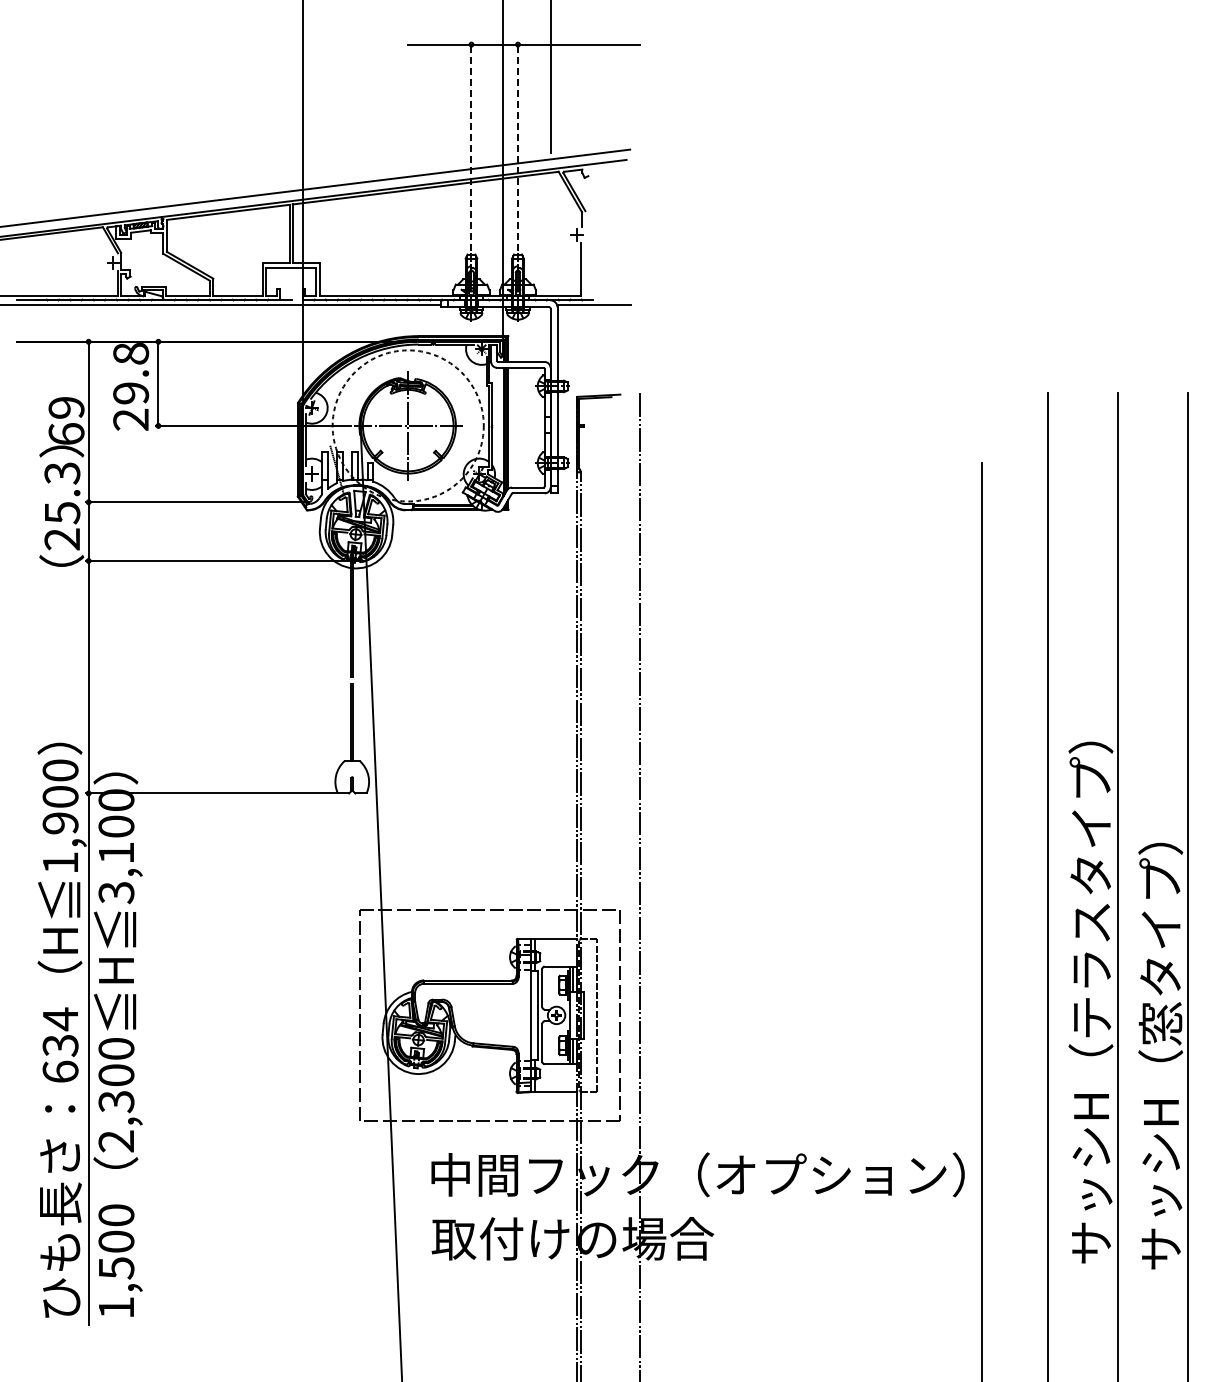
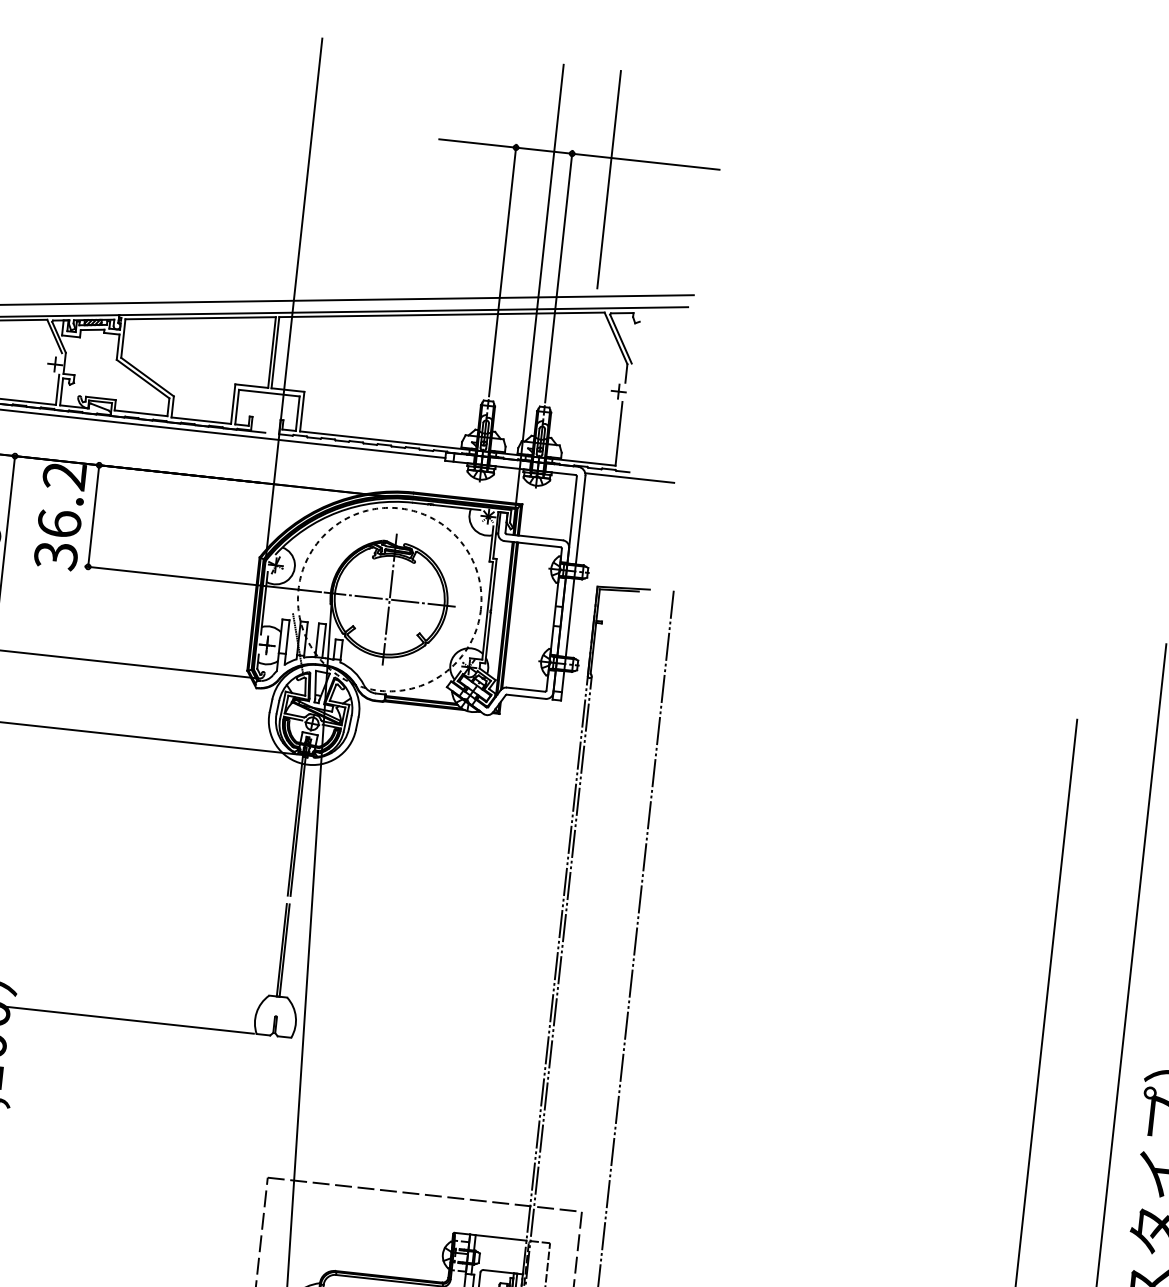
line: (471, 145) -> (502, 269), dashed -> solid
line: (517, 145) -> (558, 275), dashed -> solid
text: (131, 387) -> (60, 516), 29.8 -> 36.2

